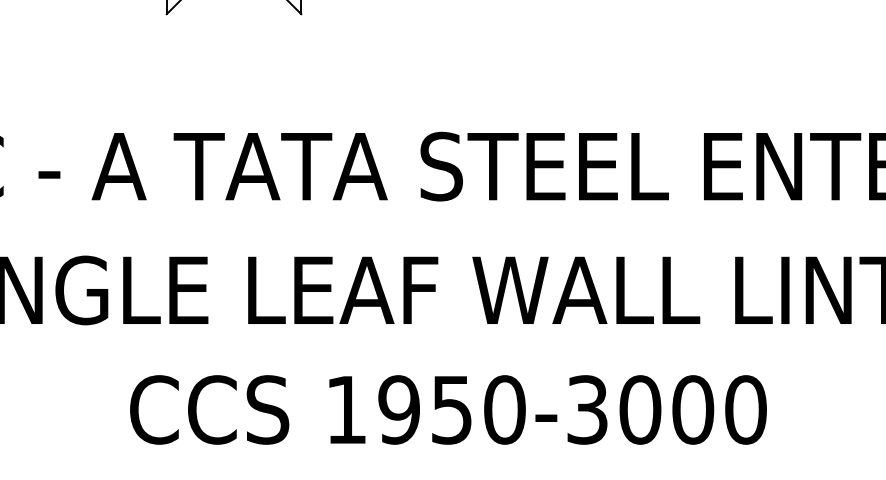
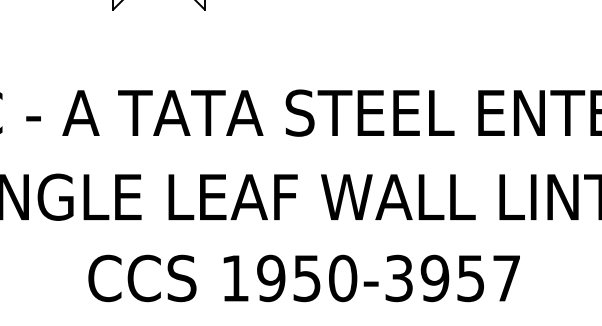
text: (692, 410) -> (470, 278), 1950-3000 -> 1950-3957

